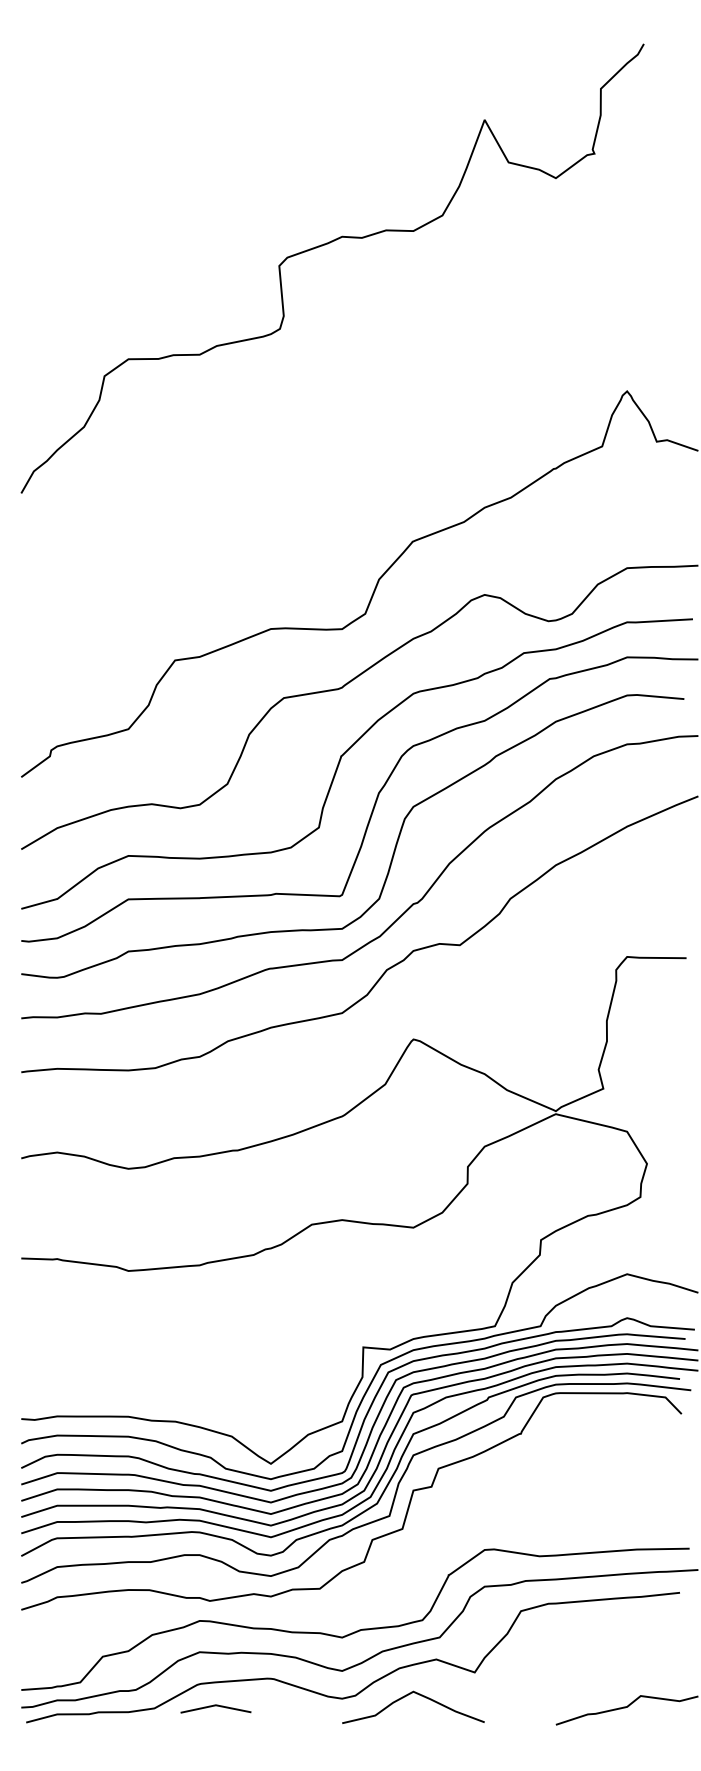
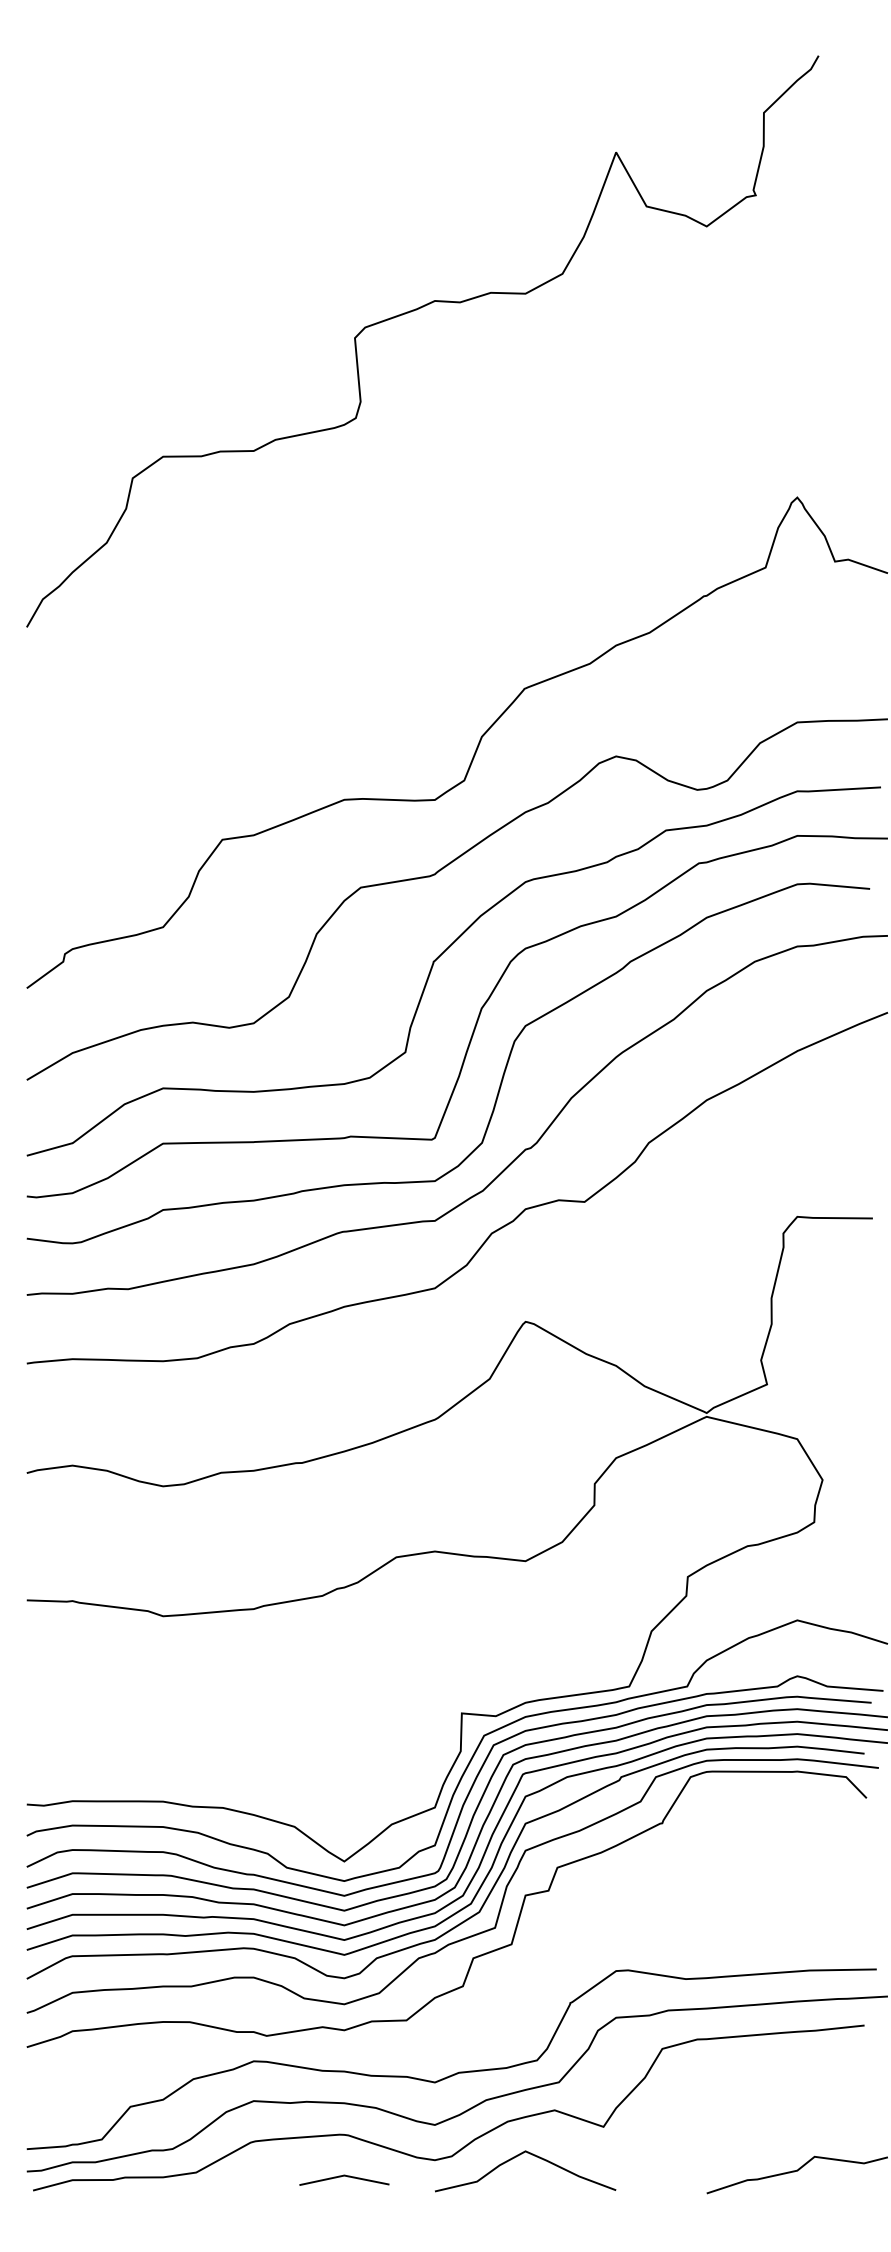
line: (216, 1706) -> (344, 2176), moved

